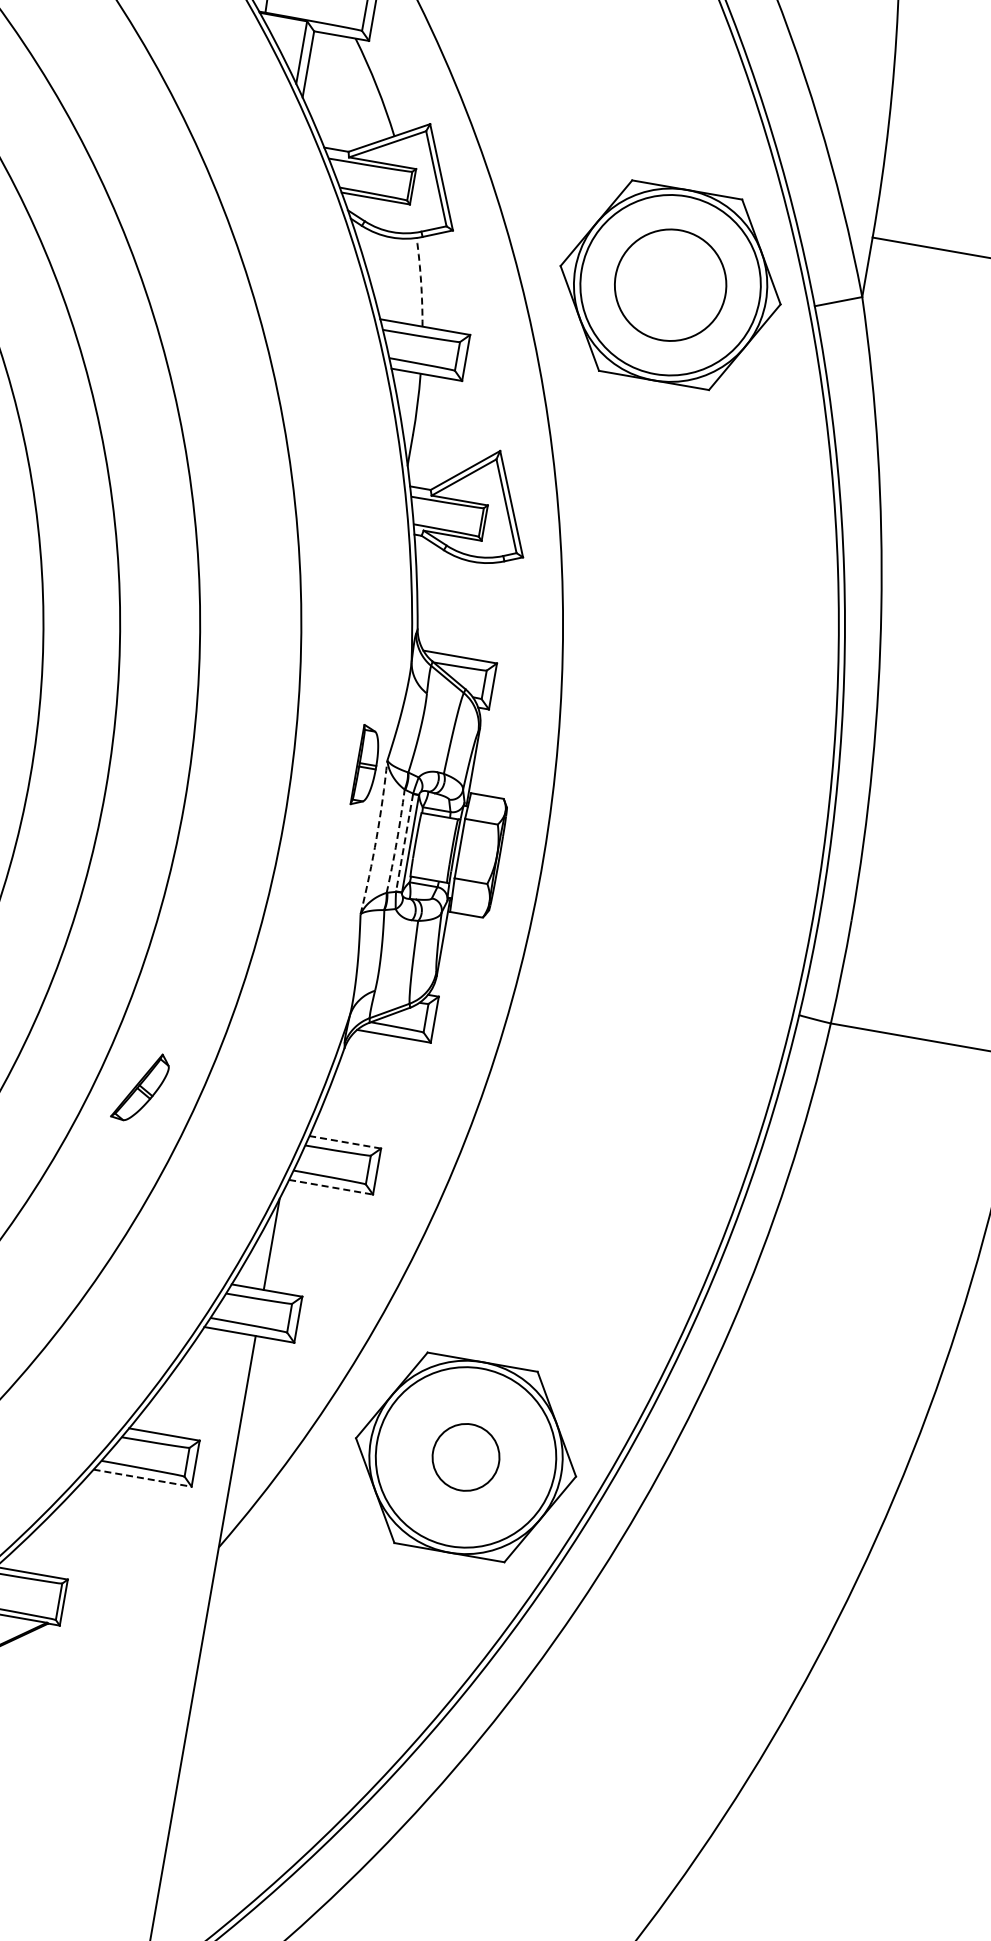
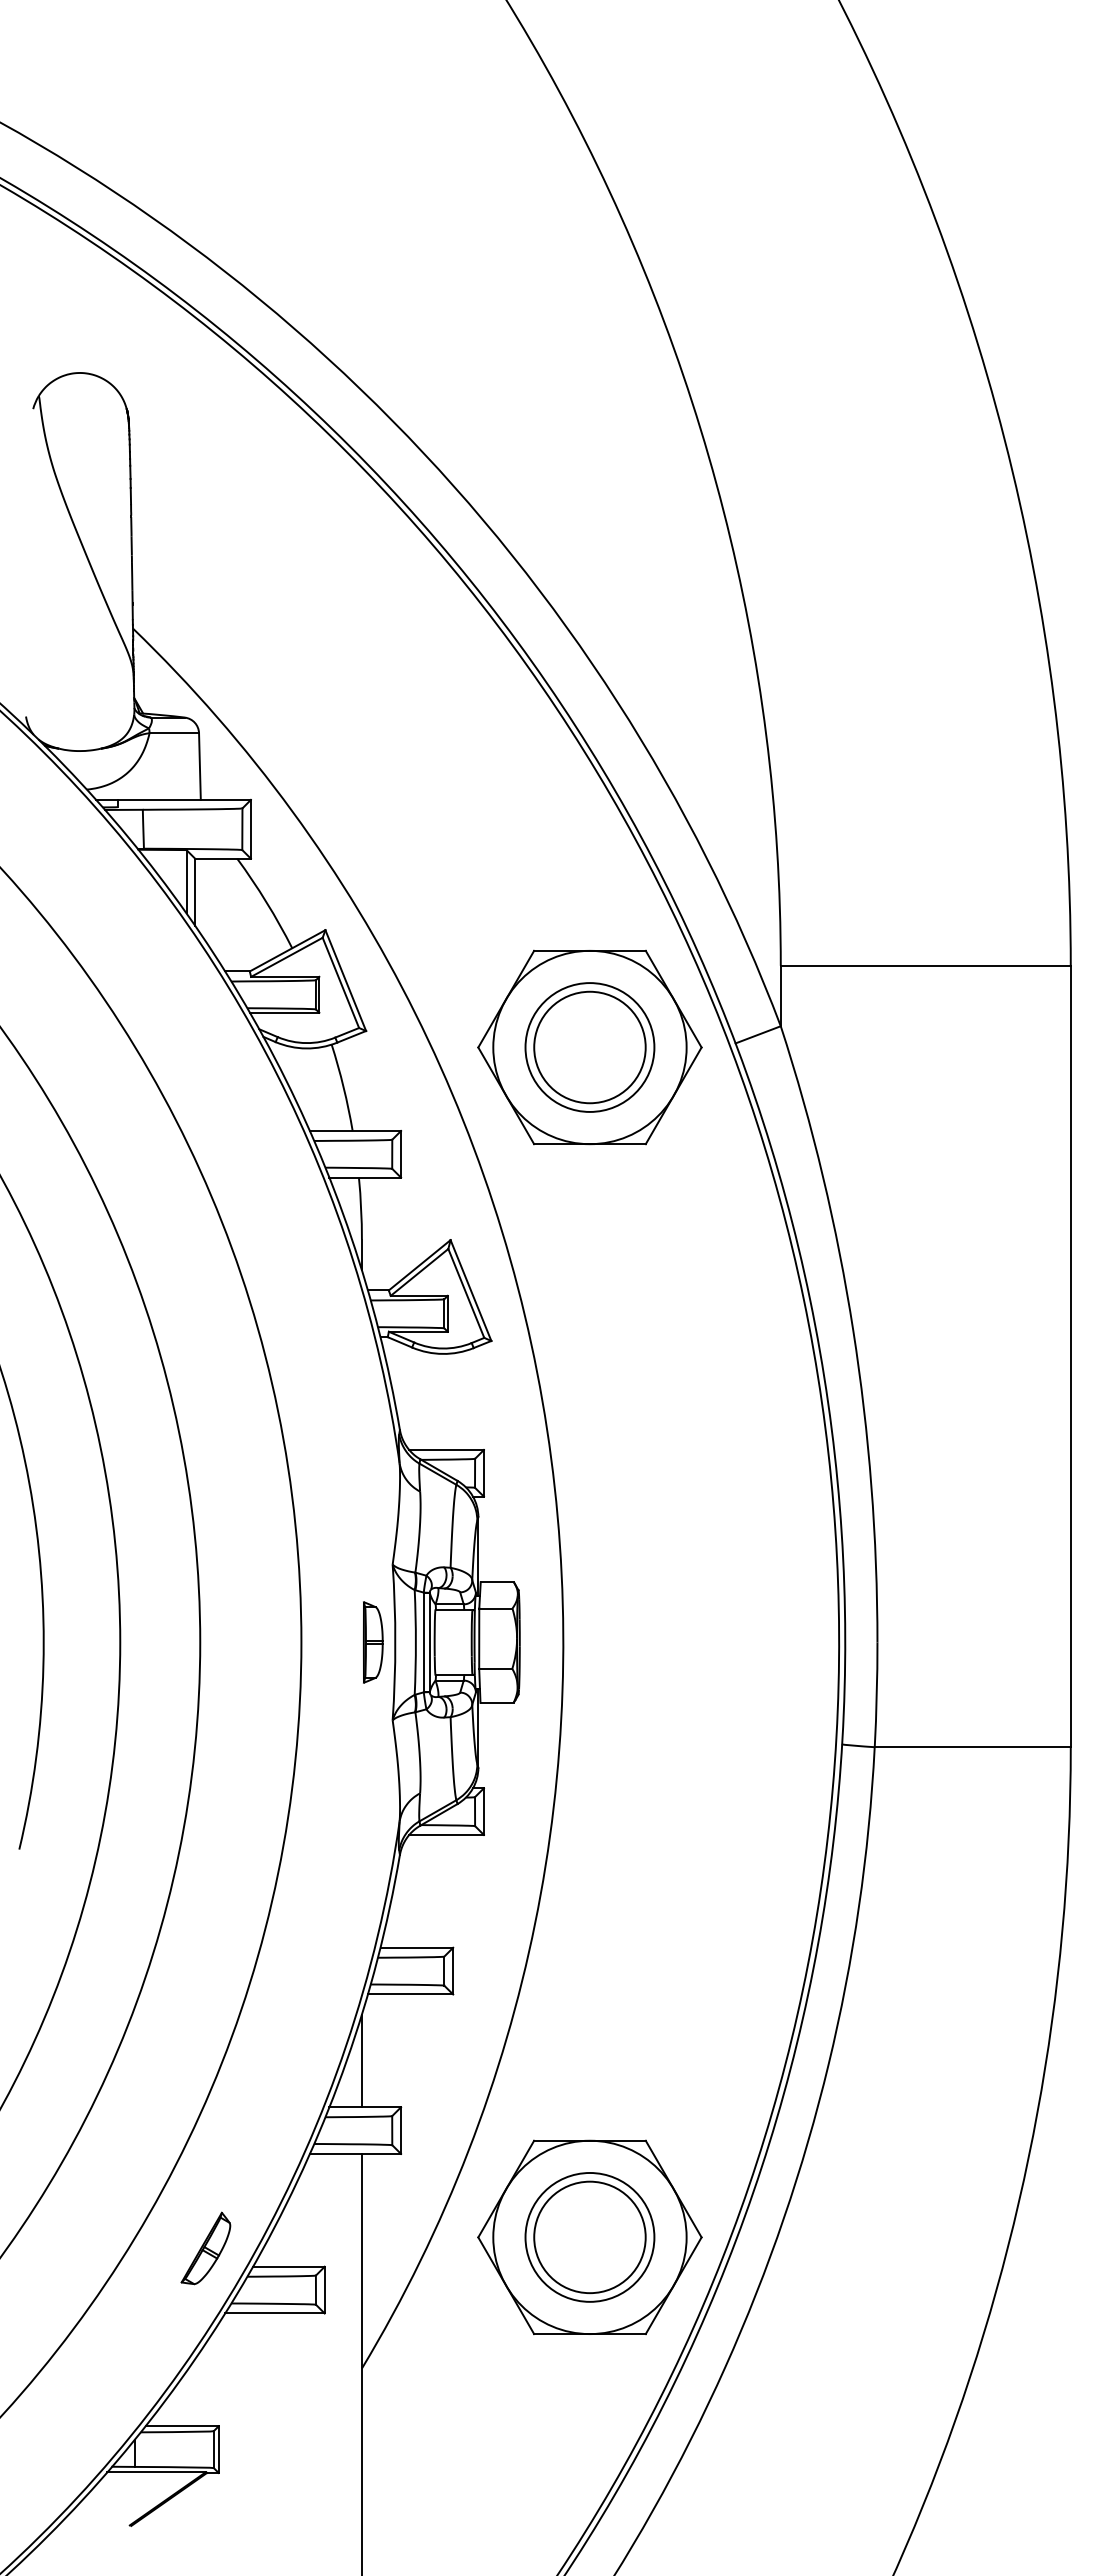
arc: (420, 282) -> (343, 1087), dashed -> solid
circle: (670, 285) -> (589, 1047), size x0.71
part: (366, 766) -> (373, 1642), moved
arc: (376, 837) -> (395, 1642), dashed -> solid
arc: (396, 841) -> (415, 1642), dashed -> solid
line: (404, 842) -> (423, 1642), dashed -> solid
part: (140, 1086) -> (205, 2248), moved
line: (345, 1141) -> (416, 1947), dashed -> solid
line: (331, 1187) -> (410, 1994), dashed -> solid
circle: (465, 1456) -> (589, 2236), size x0.71
circle: (465, 1457) -> (589, 2237), size x1.67
line: (142, 1478) -> (274, 2313), dashed -> solid

